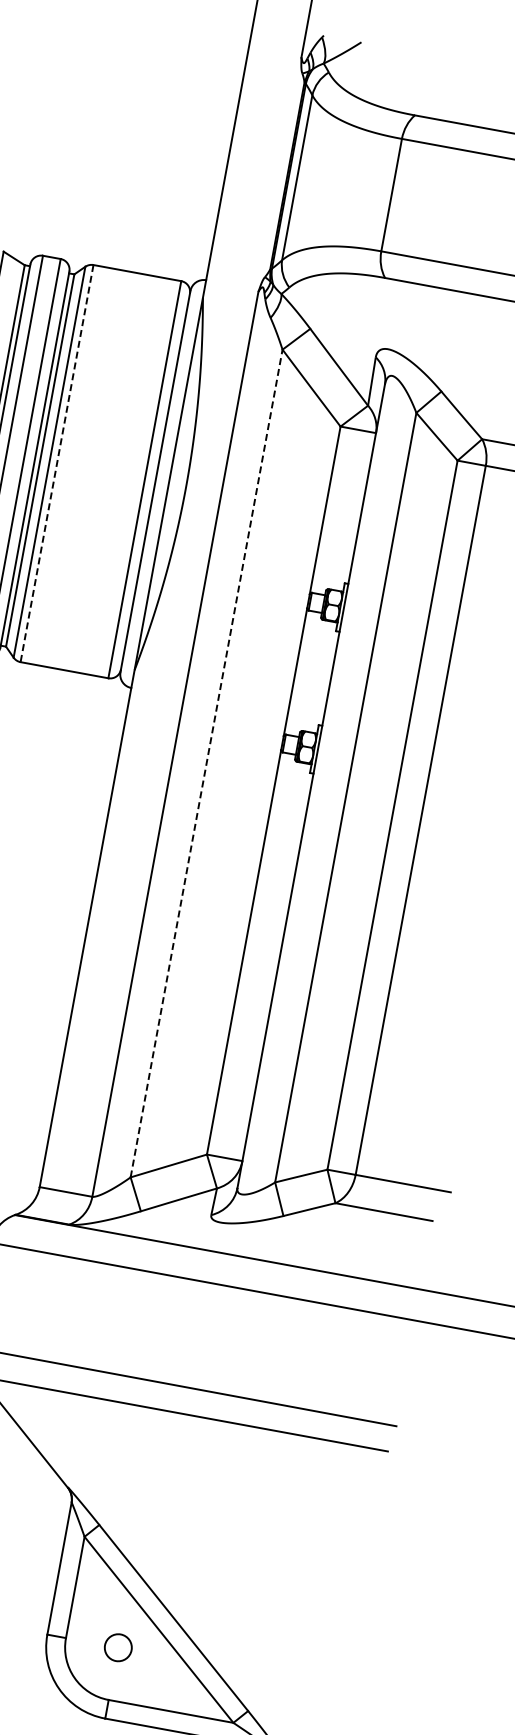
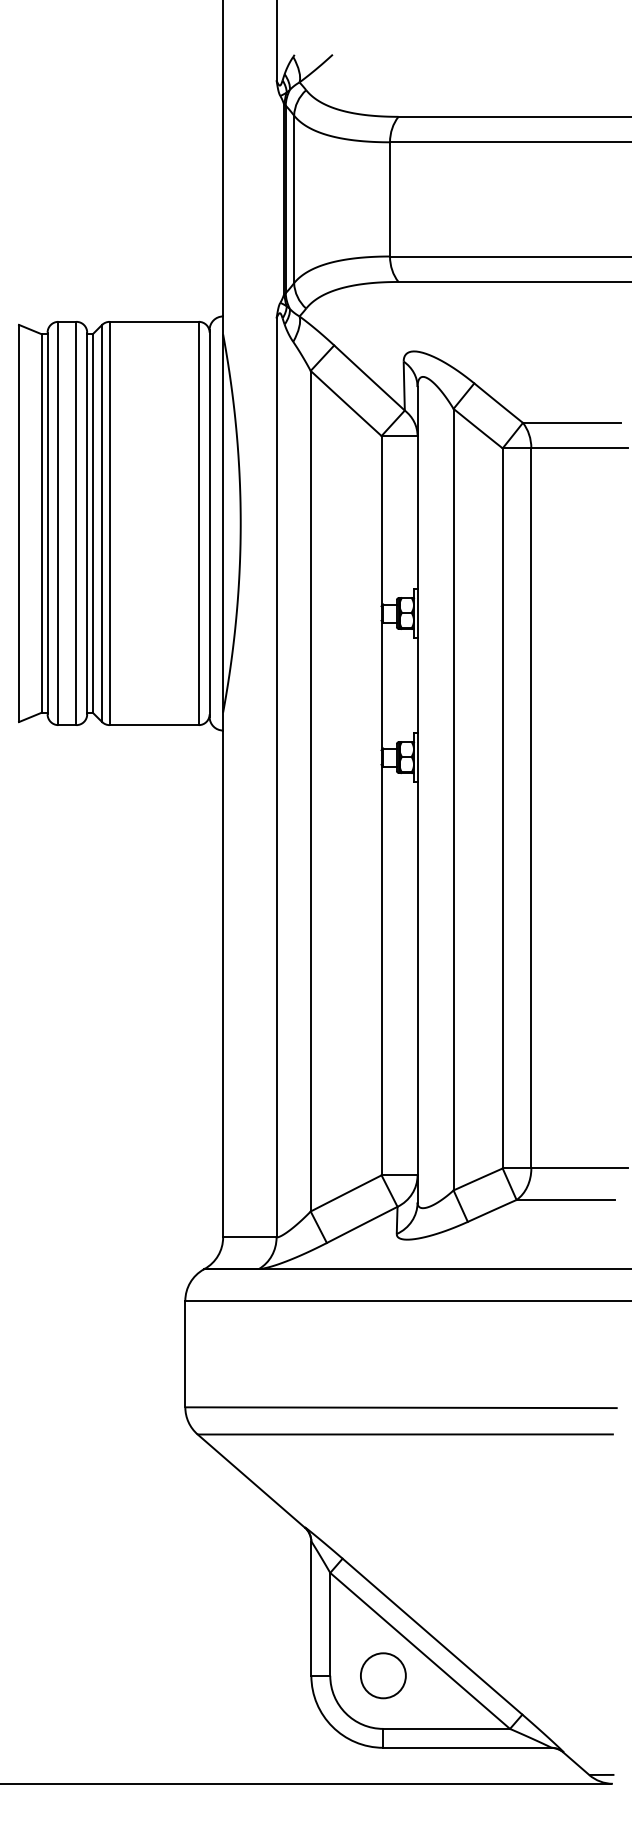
line: (56, 463) -> (109, 523), dashed -> solid
line: (206, 762) -> (310, 790), dashed -> solid
circle: (118, 1647) -> (383, 1675), size x1.67

